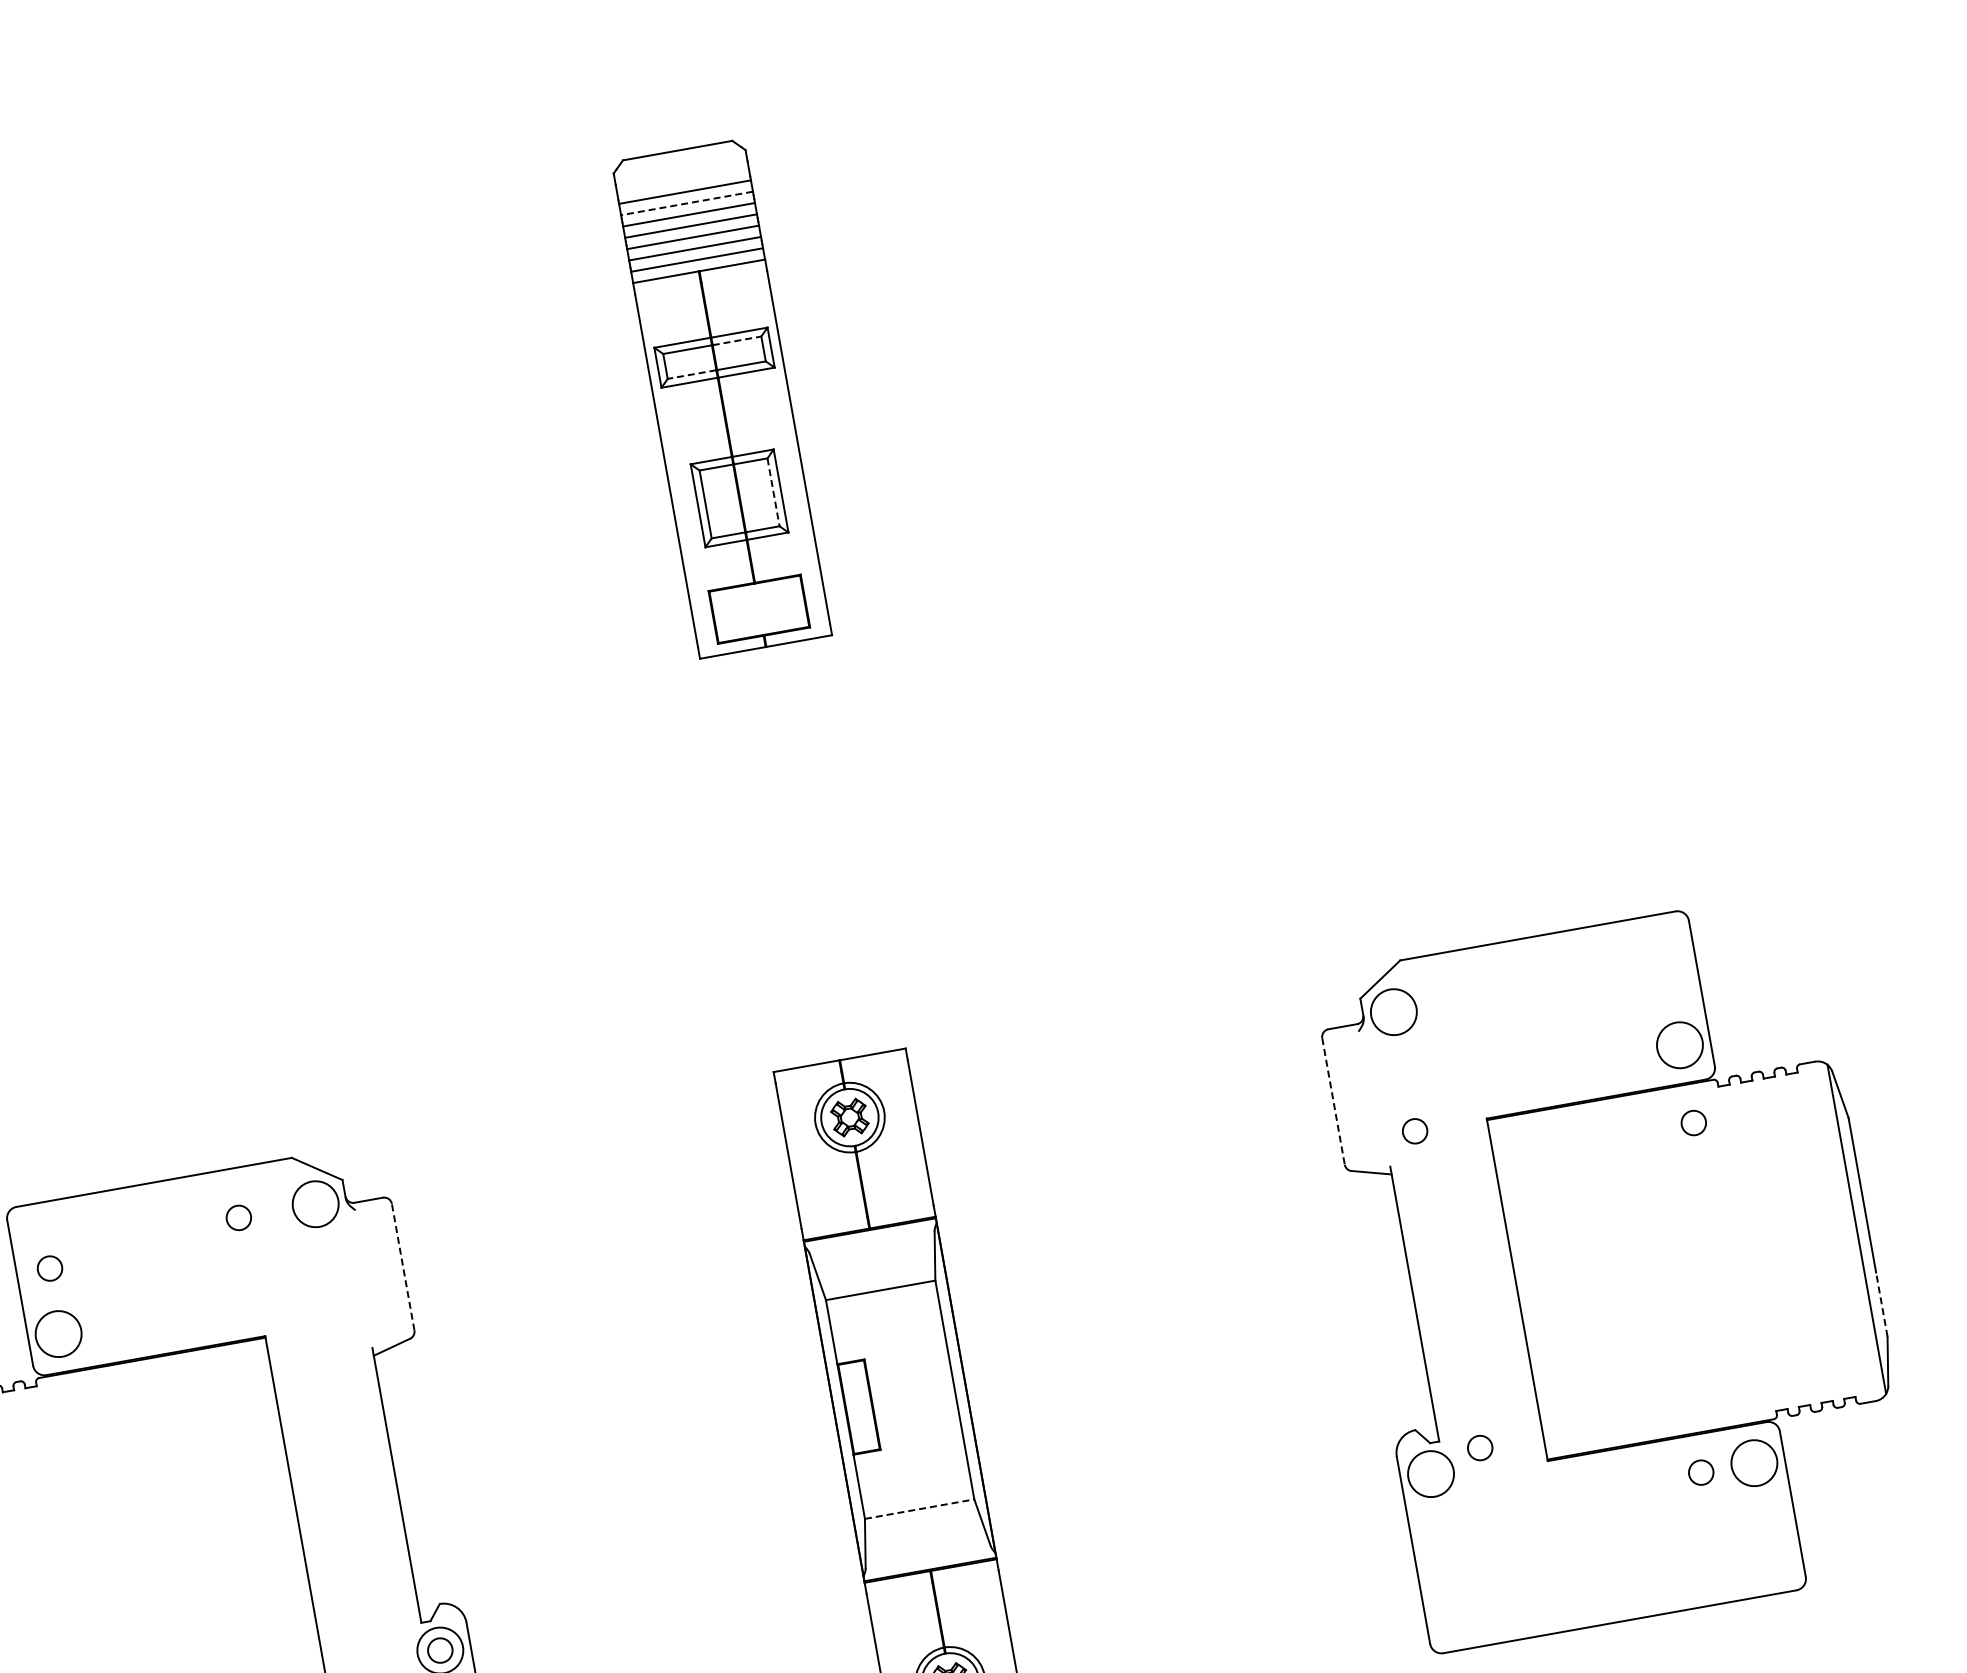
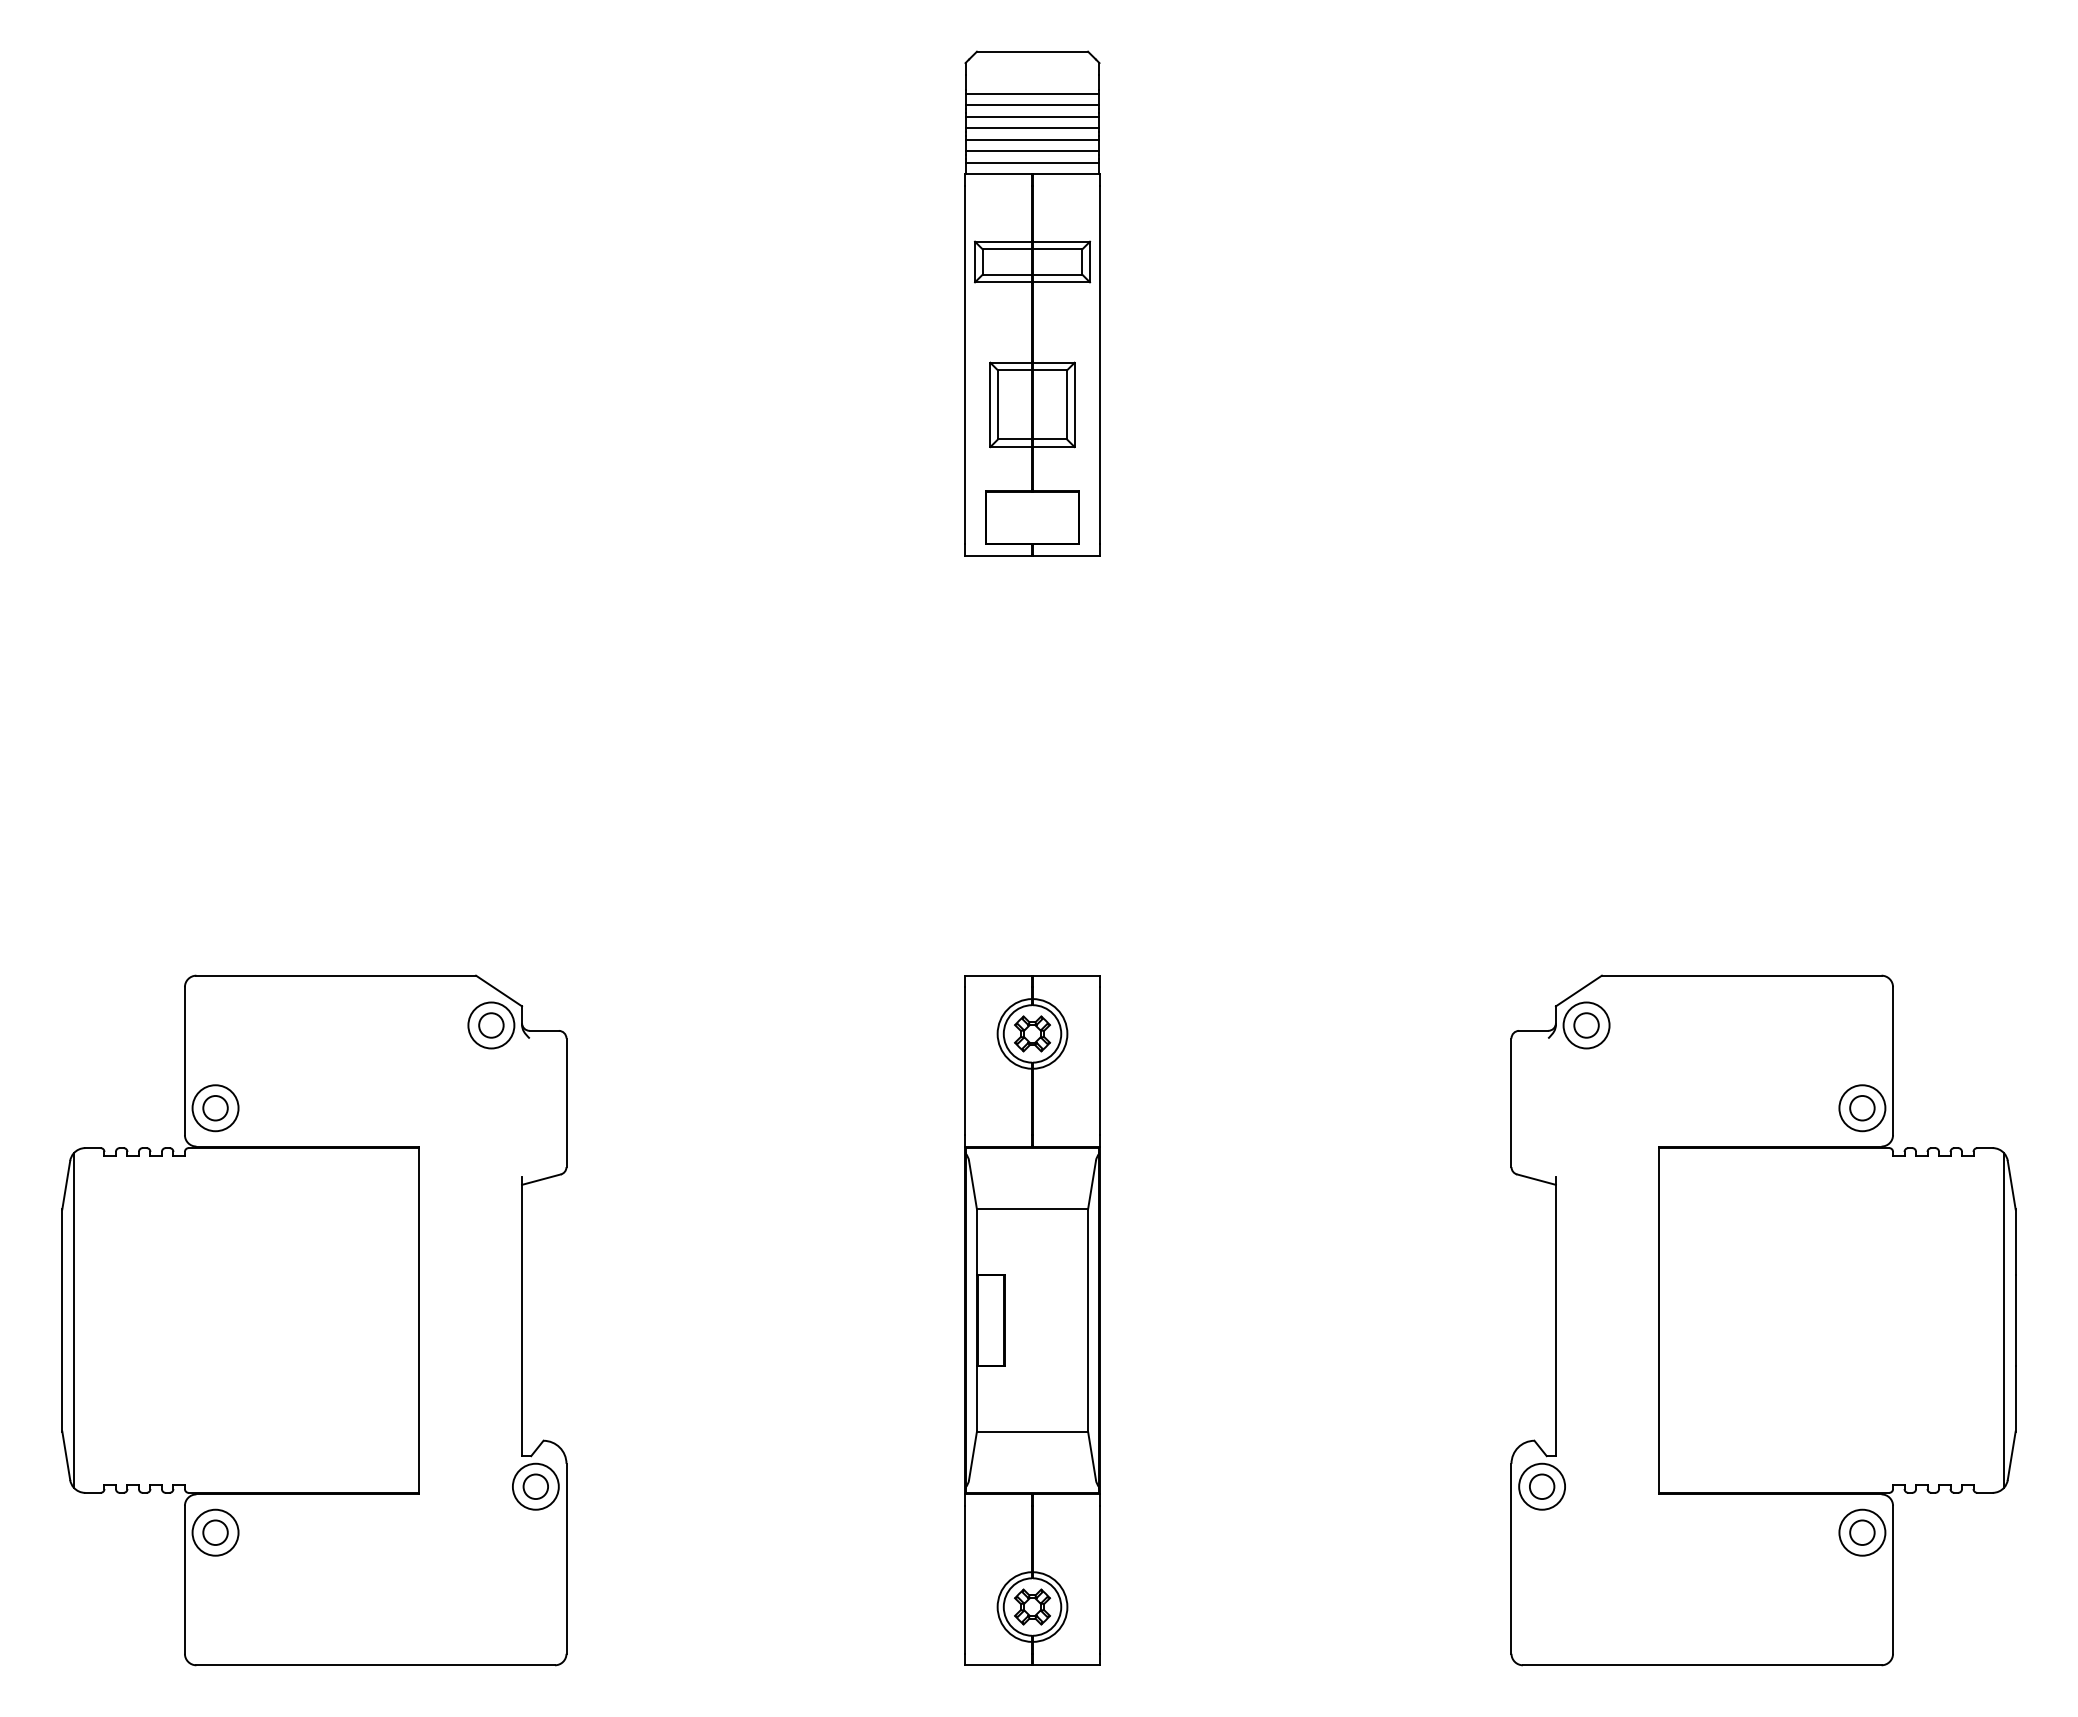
line: (687, 203) -> (1032, 105), dashed -> solid
line: (736, 341) -> (1057, 249), dashed -> solid
line: (692, 374) -> (1007, 274), dashed -> solid
line: (774, 492) -> (1067, 405), dashed -> solid
line: (1333, 1102) -> (1511, 1103), dashed -> solid
circle: (1693, 1123) -> (1862, 1108), moved
circle: (1415, 1131) -> (1586, 1025), moved
circle: (238, 1217) -> (491, 1025), moved
line: (403, 1266) -> (566, 1102), dashed -> solid
circle: (50, 1268) -> (215, 1108), moved
line: (1881, 1305) -> (2015, 1399), dashed -> solid
circle: (1480, 1447) -> (1542, 1486), moved
circle: (1701, 1472) -> (1862, 1532), moved
line: (919, 1509) -> (1032, 1431), dashed -> solid

